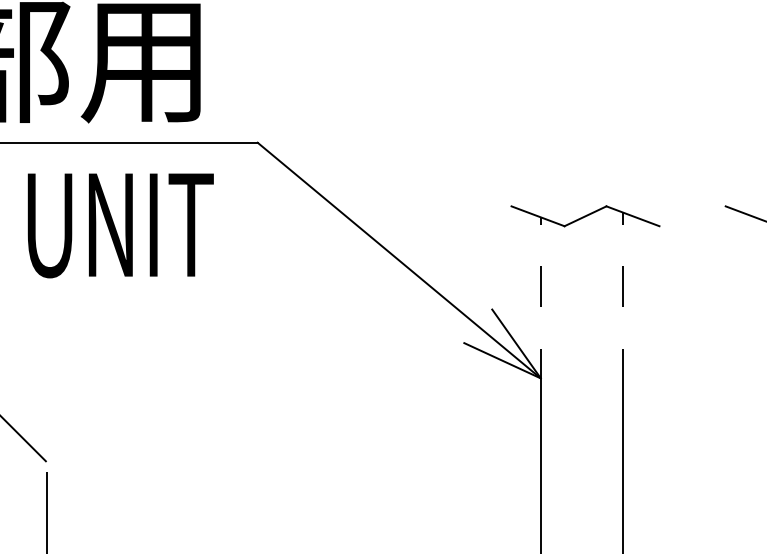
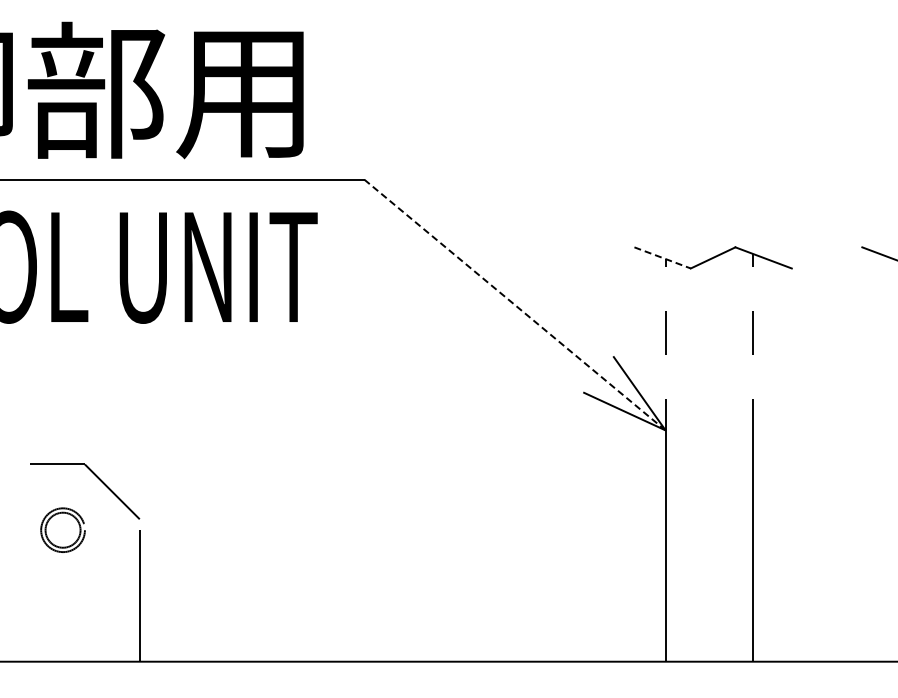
line: (538, 216) -> (663, 258), solid -> dashed
line: (398, 260) -> (514, 304), solid -> dashed

